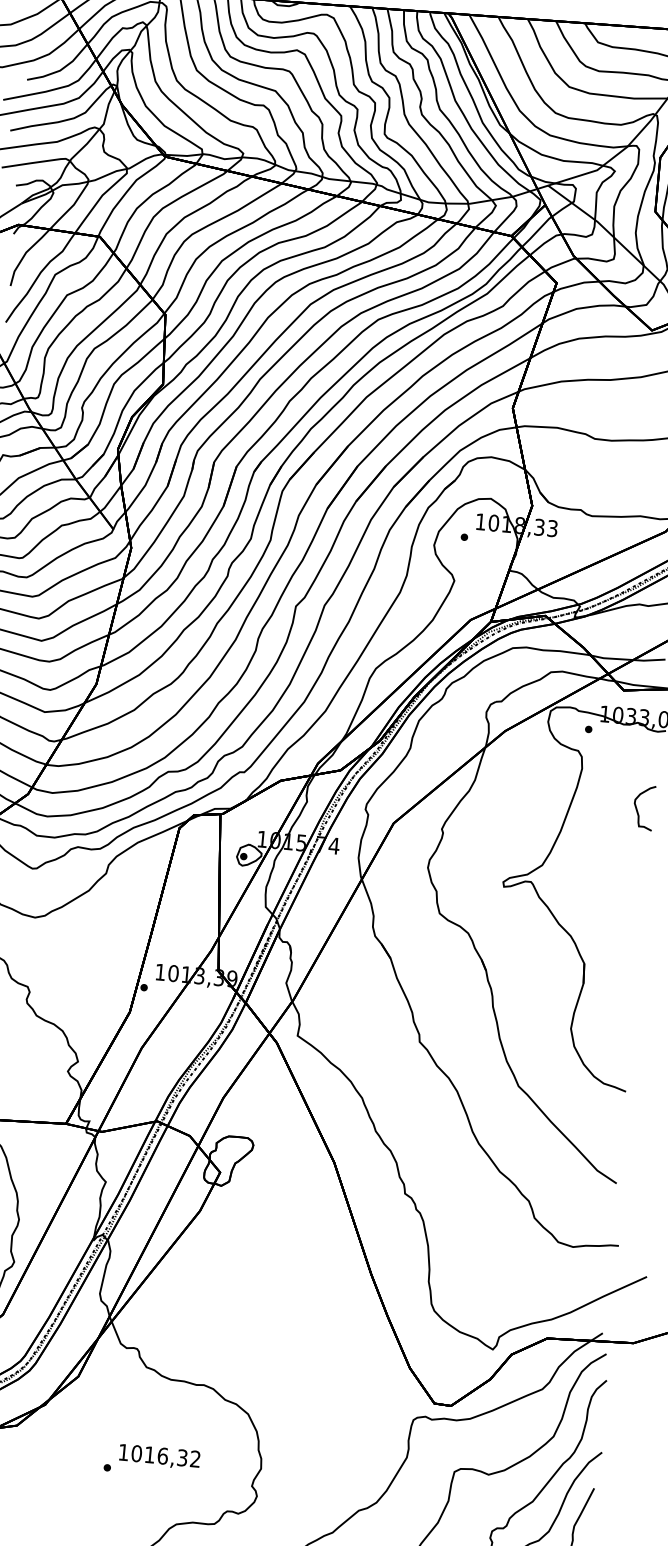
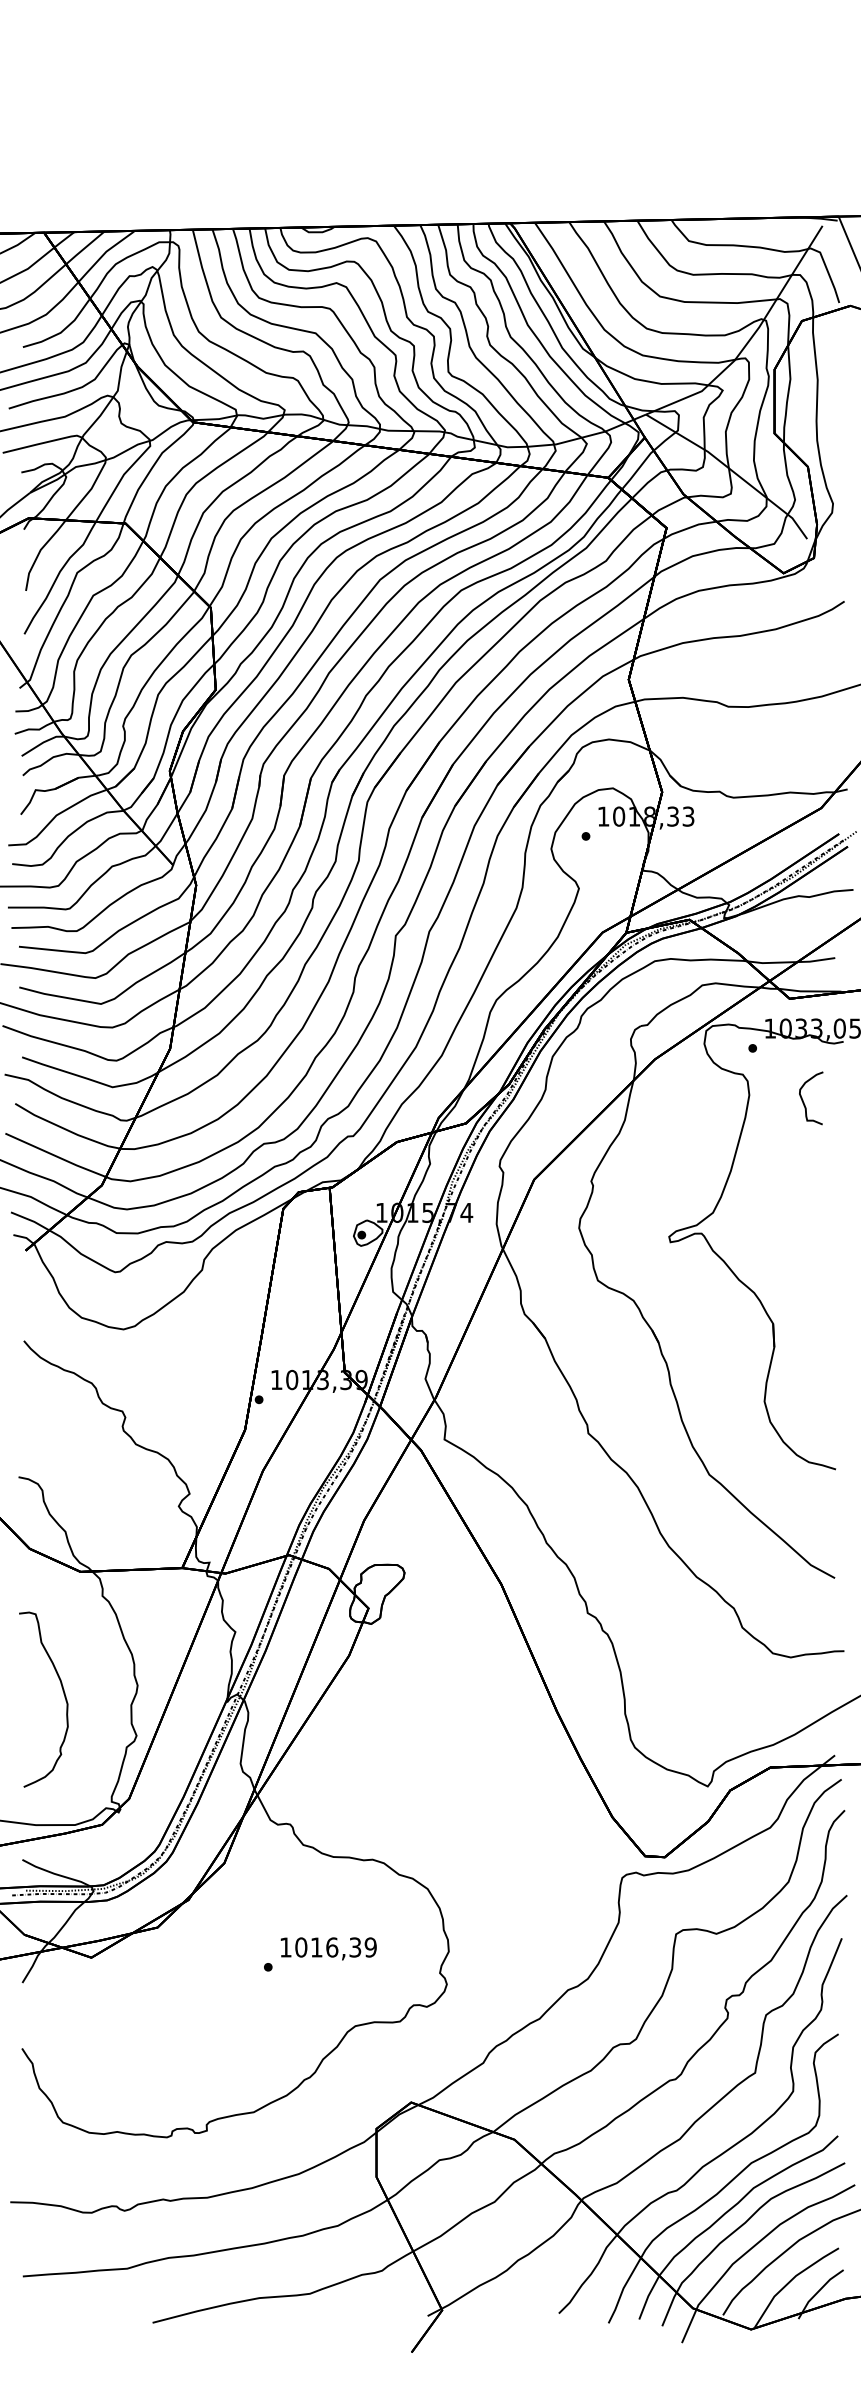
curve: (637, 808) -> (803, 1099), moved
text: (195, 1459) -> (370, 1947), 1016,32 -> 1016,39

